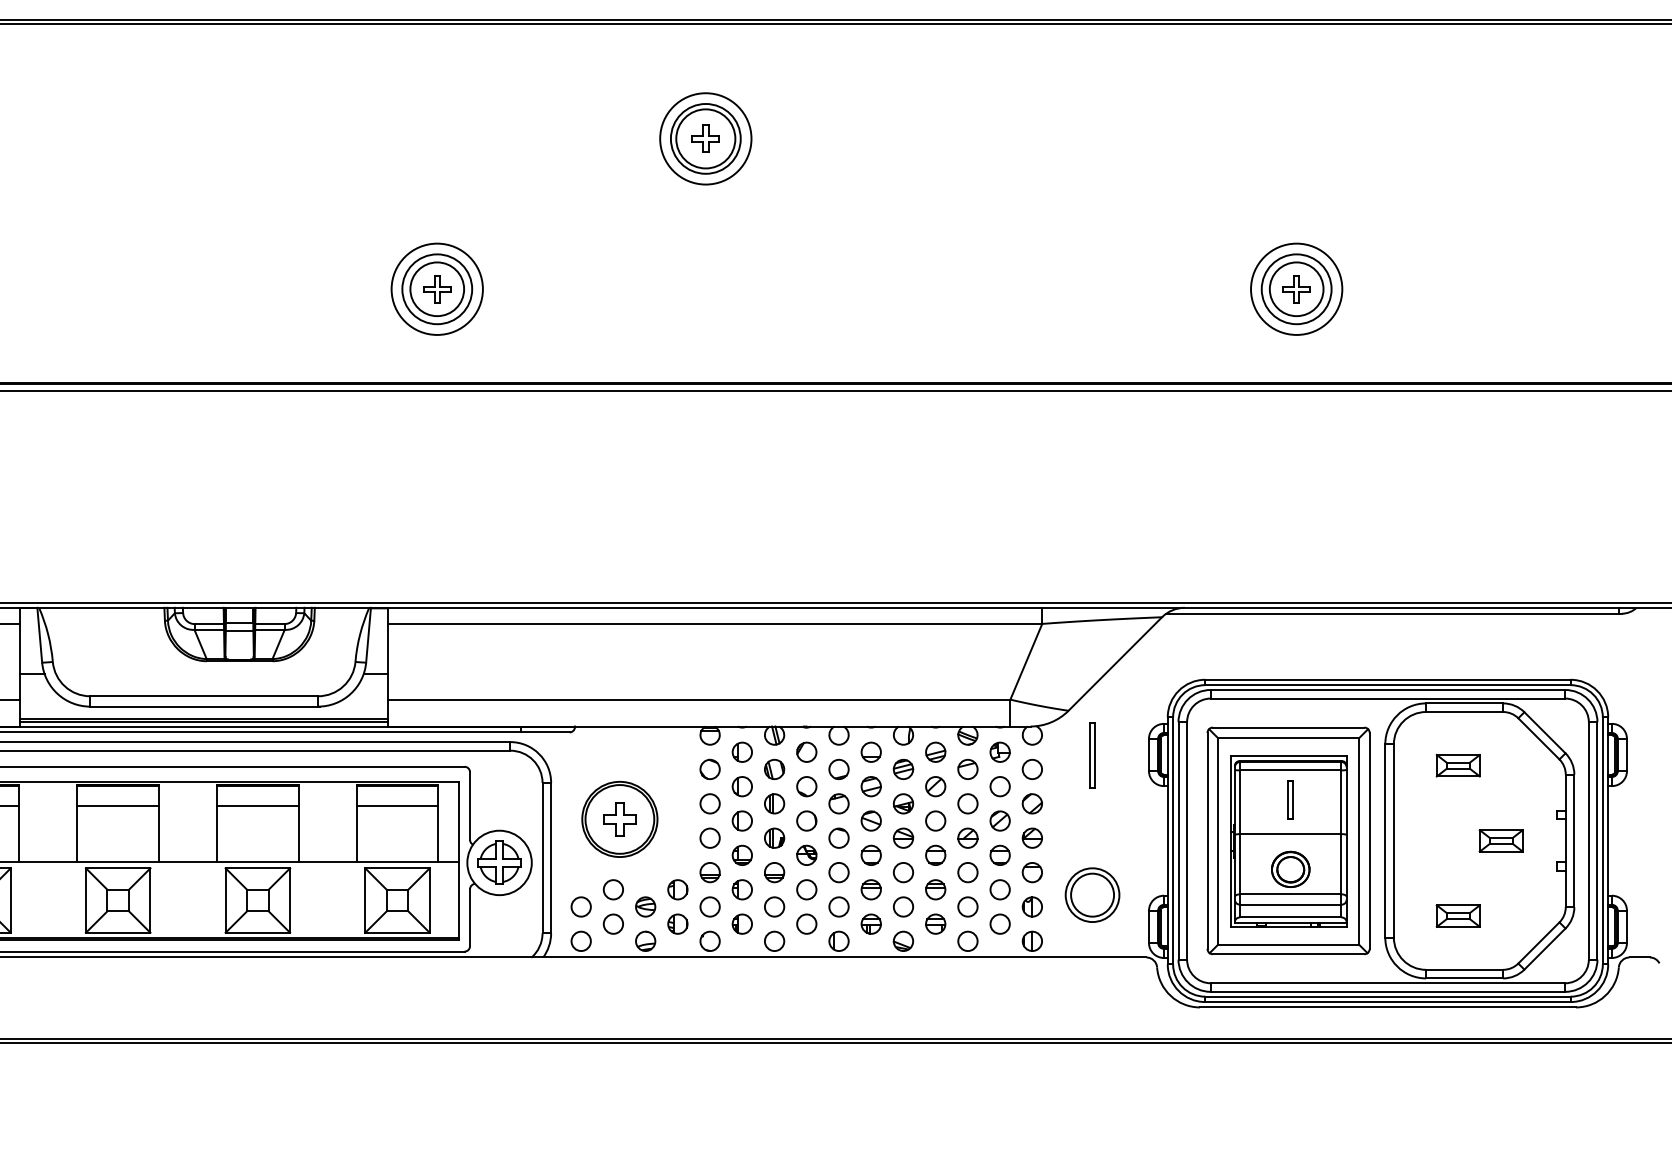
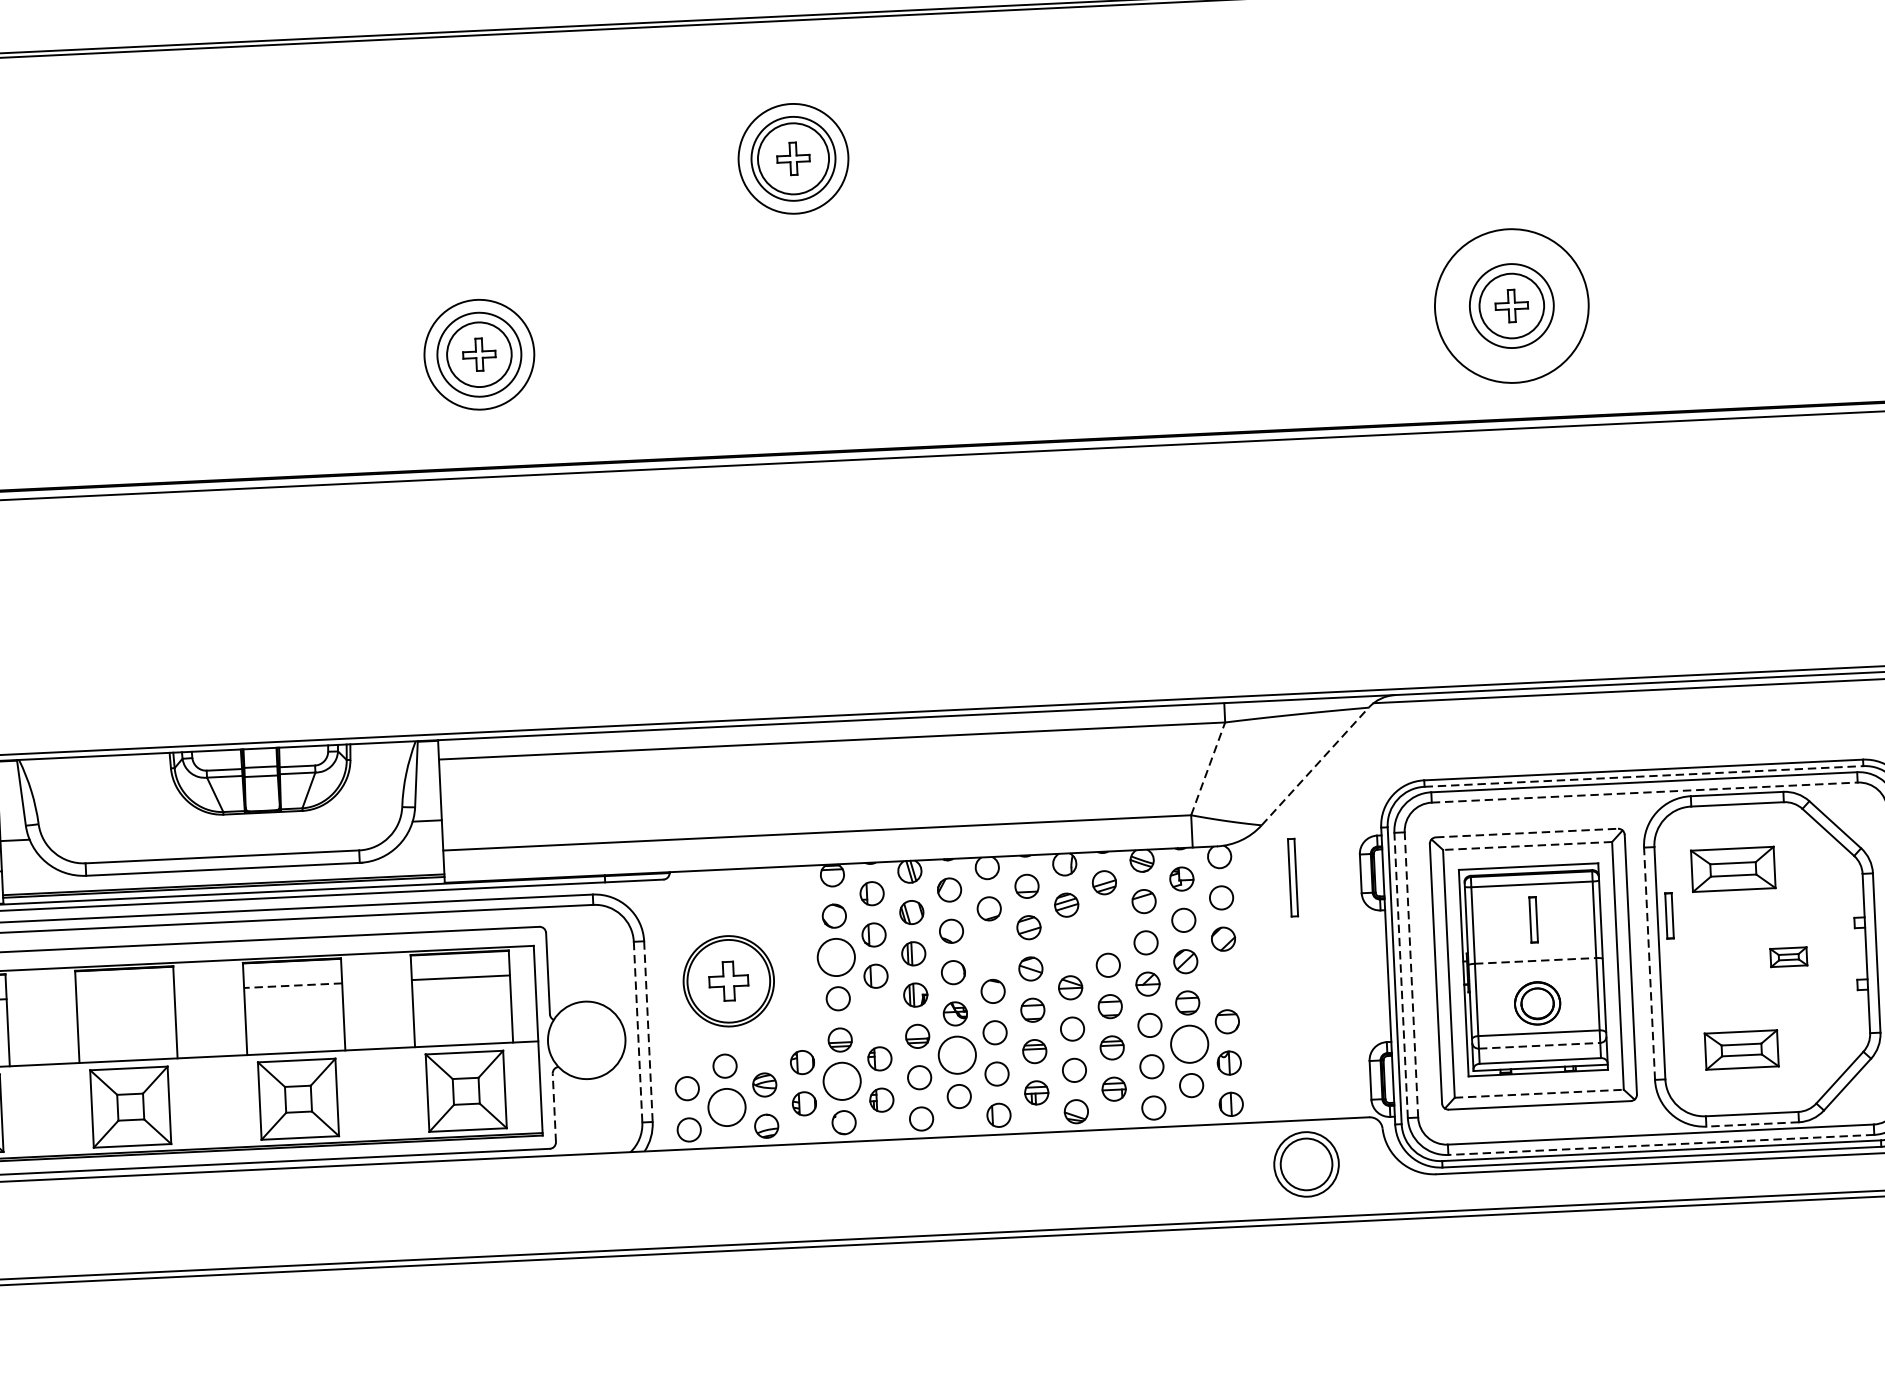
circle: (1296, 288) -> (1511, 305), size x1.4
line: (1026, 661) -> (1208, 768), solid -> dashed
line: (1115, 663) -> (1315, 765), solid -> dashed
line: (1387, 685) -> (1643, 776), solid -> dashed
line: (1388, 698) -> (1645, 792), solid -> dashed
line: (1288, 727) -> (1526, 832), solid -> dashed
line: (1288, 738) -> (1527, 846), solid -> dashed
part: (1457, 765) -> (1732, 869), size x1.6
part: (935, 786) -> (1106, 923), removed
part: (1403, 801) -> (1669, 915), added
circle: (709, 803) -> (835, 957), size x1.6
part: (838, 803) -> (990, 949), removed
part: (903, 803) -> (1068, 946), removed
line: (118, 806) -> (125, 994), removed
line: (257, 806) -> (292, 986), solid -> dashed
line: (1291, 834) -> (1536, 961), solid -> dashed
part: (1031, 837) -> (1224, 979), removed
line: (1178, 840) -> (1401, 974), solid -> dashed
line: (1187, 840) -> (1411, 974), solid -> dashed
line: (1385, 840) -> (1649, 963), solid -> dashed
part: (1500, 840) -> (1787, 956), size x0.7
part: (741, 854) -> (876, 1016), removed
line: (542, 858) -> (638, 1032), solid -> dashed
line: (551, 858) -> (648, 1032), solid -> dashed
part: (499, 862) -> (586, 1039), removed
circle: (806, 889) -> (956, 1054), size x1.6
circle: (999, 889) -> (1188, 1043), size x1.6
part: (1092, 894) -> (1306, 1163), moved
line: (1291, 904) -> (1540, 1045), solid -> dashed
circle: (709, 906) -> (841, 1080), size x1.6
part: (1457, 915) -> (1740, 1049), size x1.4
line: (470, 917) -> (554, 1107), solid -> dashed
circle: (613, 923) -> (727, 1106), size x1.6
line: (1289, 944) -> (1540, 1093), solid -> dashed
line: (1464, 978) -> (1752, 1124), solid -> dashed
line: (1387, 991) -> (1660, 1144), solid -> dashed

